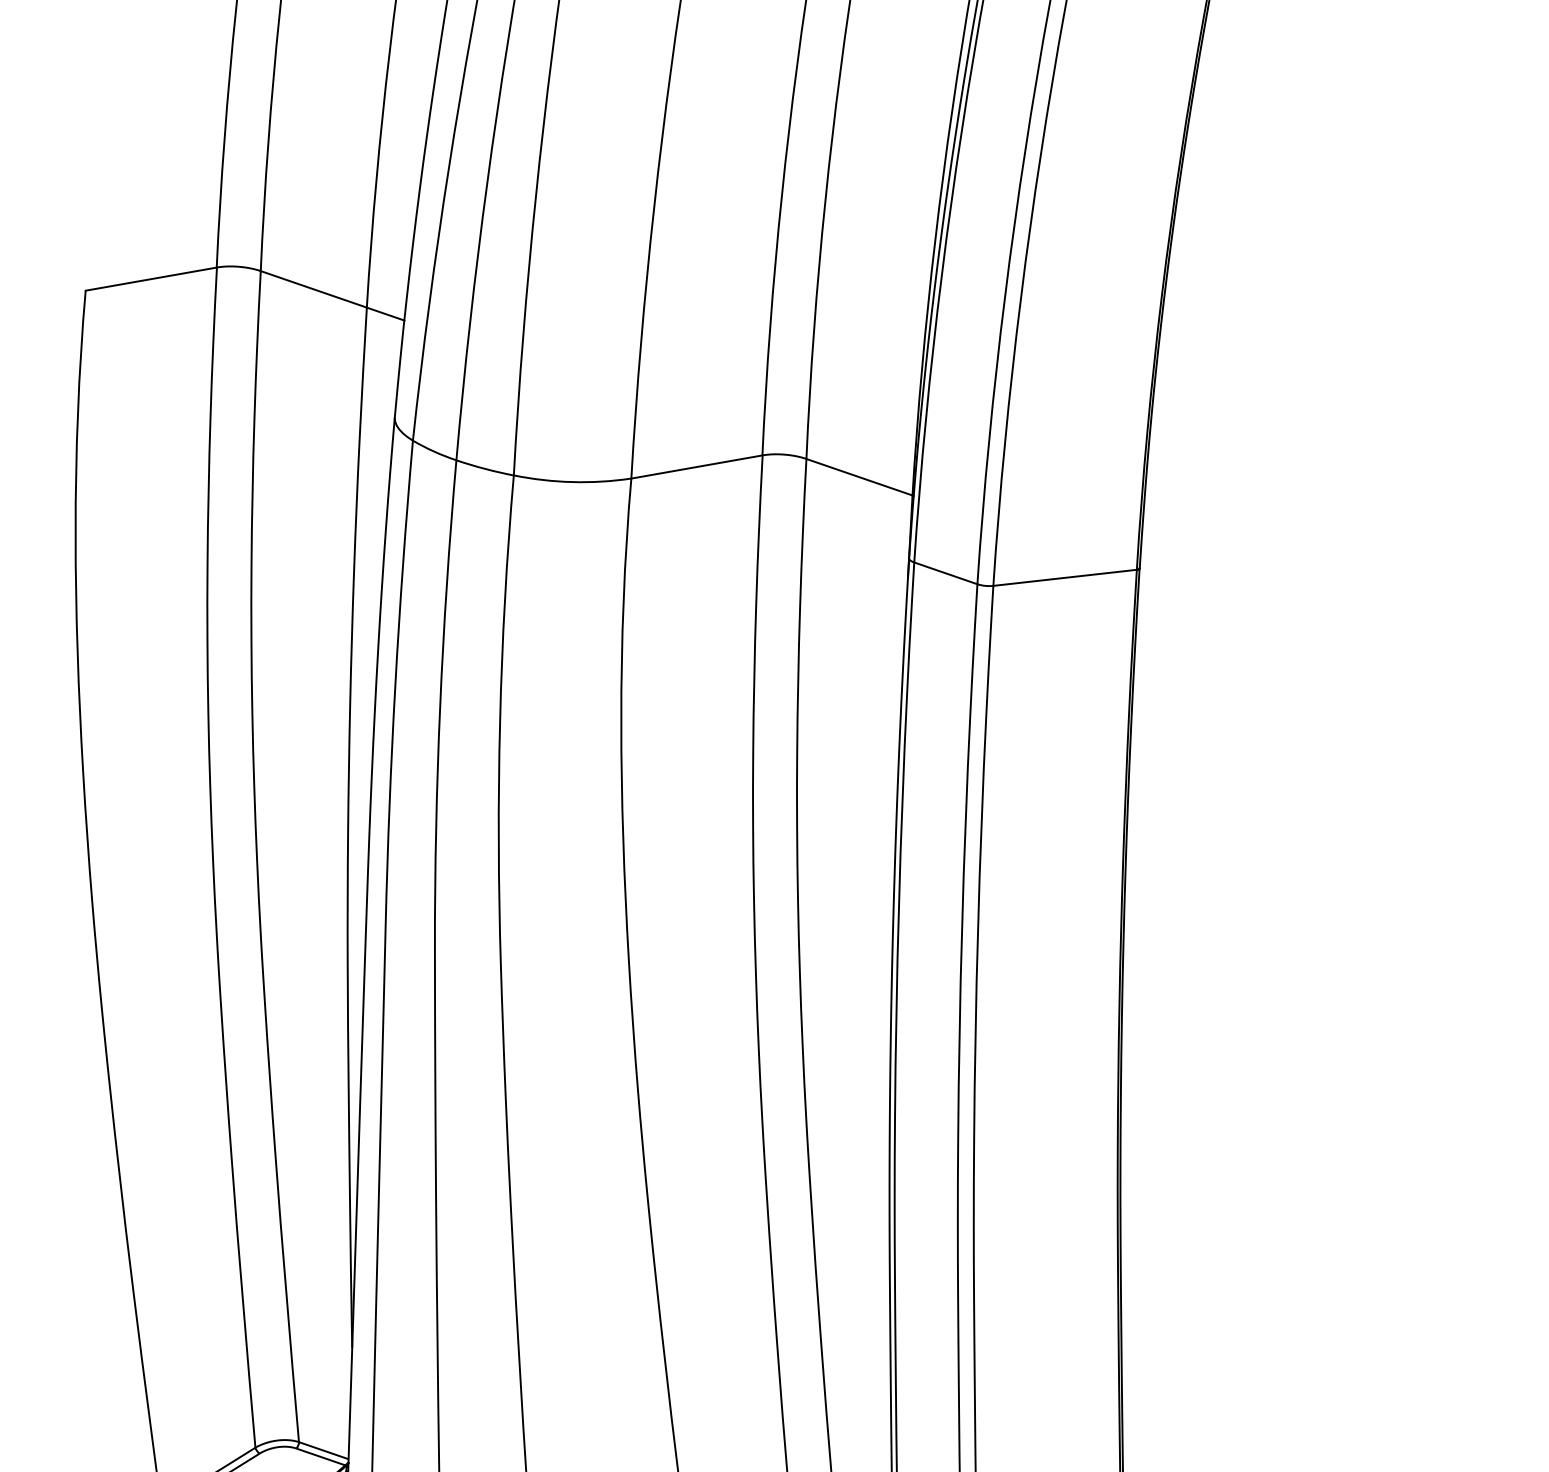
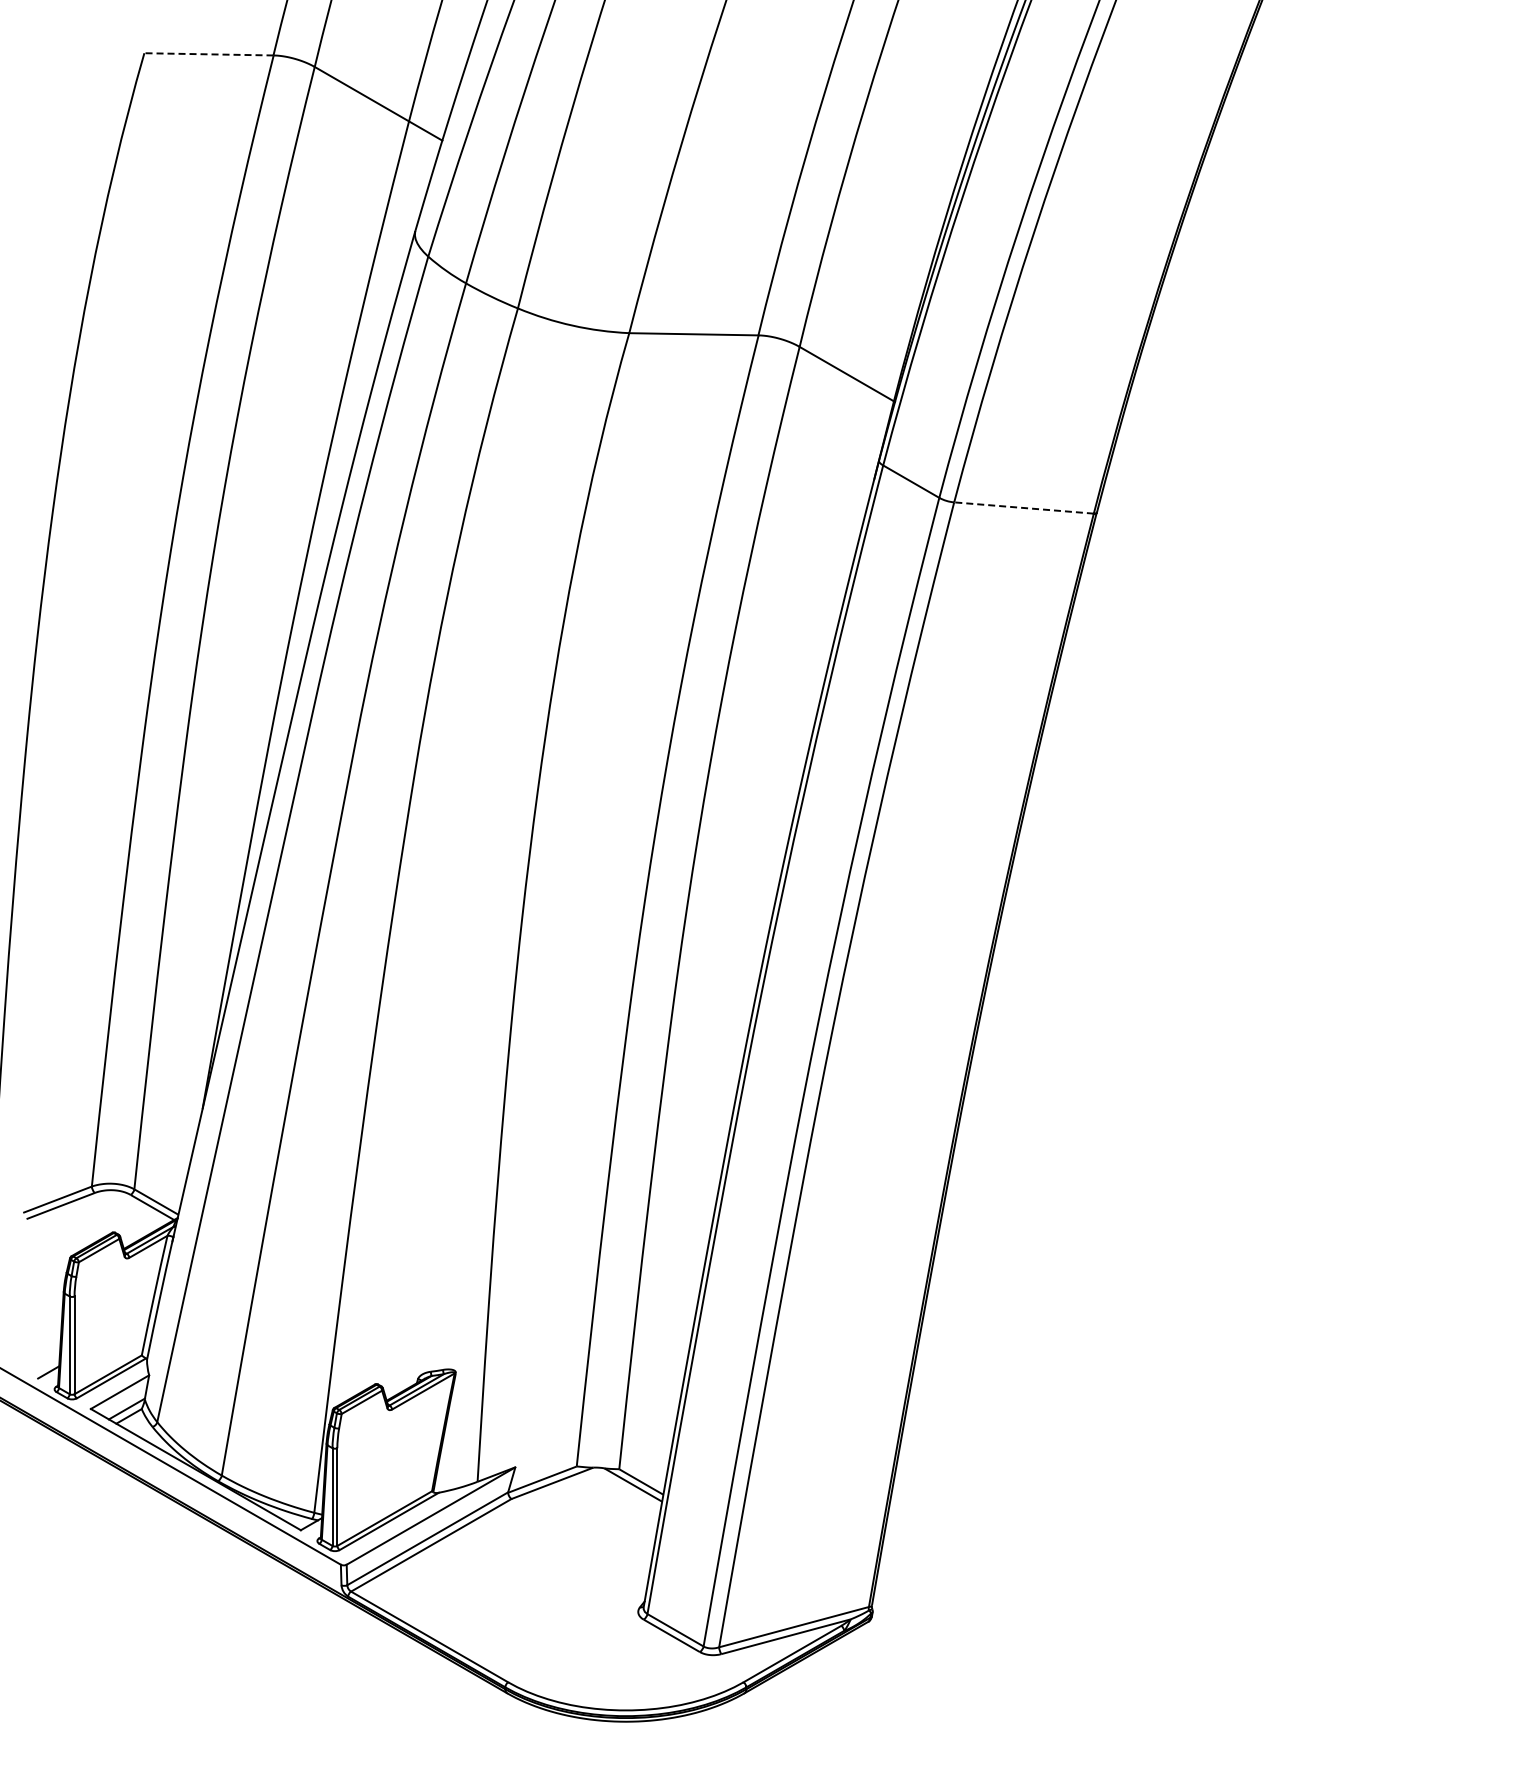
line: (150, 279) -> (208, 54), solid -> dashed
line: (1064, 577) -> (1023, 507), solid -> dashed

